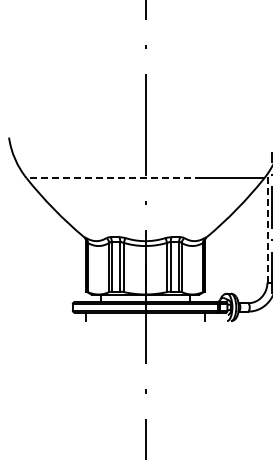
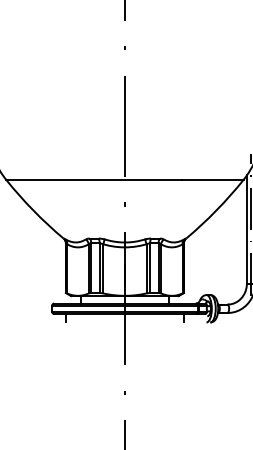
line: (114, 178) -> (93, 179), dashed -> solid
line: (267, 227) -> (246, 228), dashed -> solid

